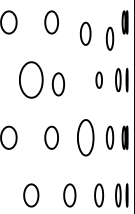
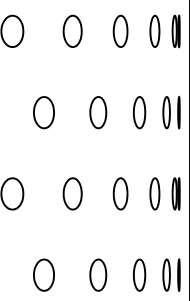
part: (85, 33) -> (120, 30), moved
part: (109, 38) -> (154, 30), moved
part: (30, 80) -> (43, 112), size x0.62
part: (99, 80) -> (139, 112), size x1.43
part: (58, 84) -> (98, 112), moved
part: (85, 137) -> (120, 193), size x0.62

